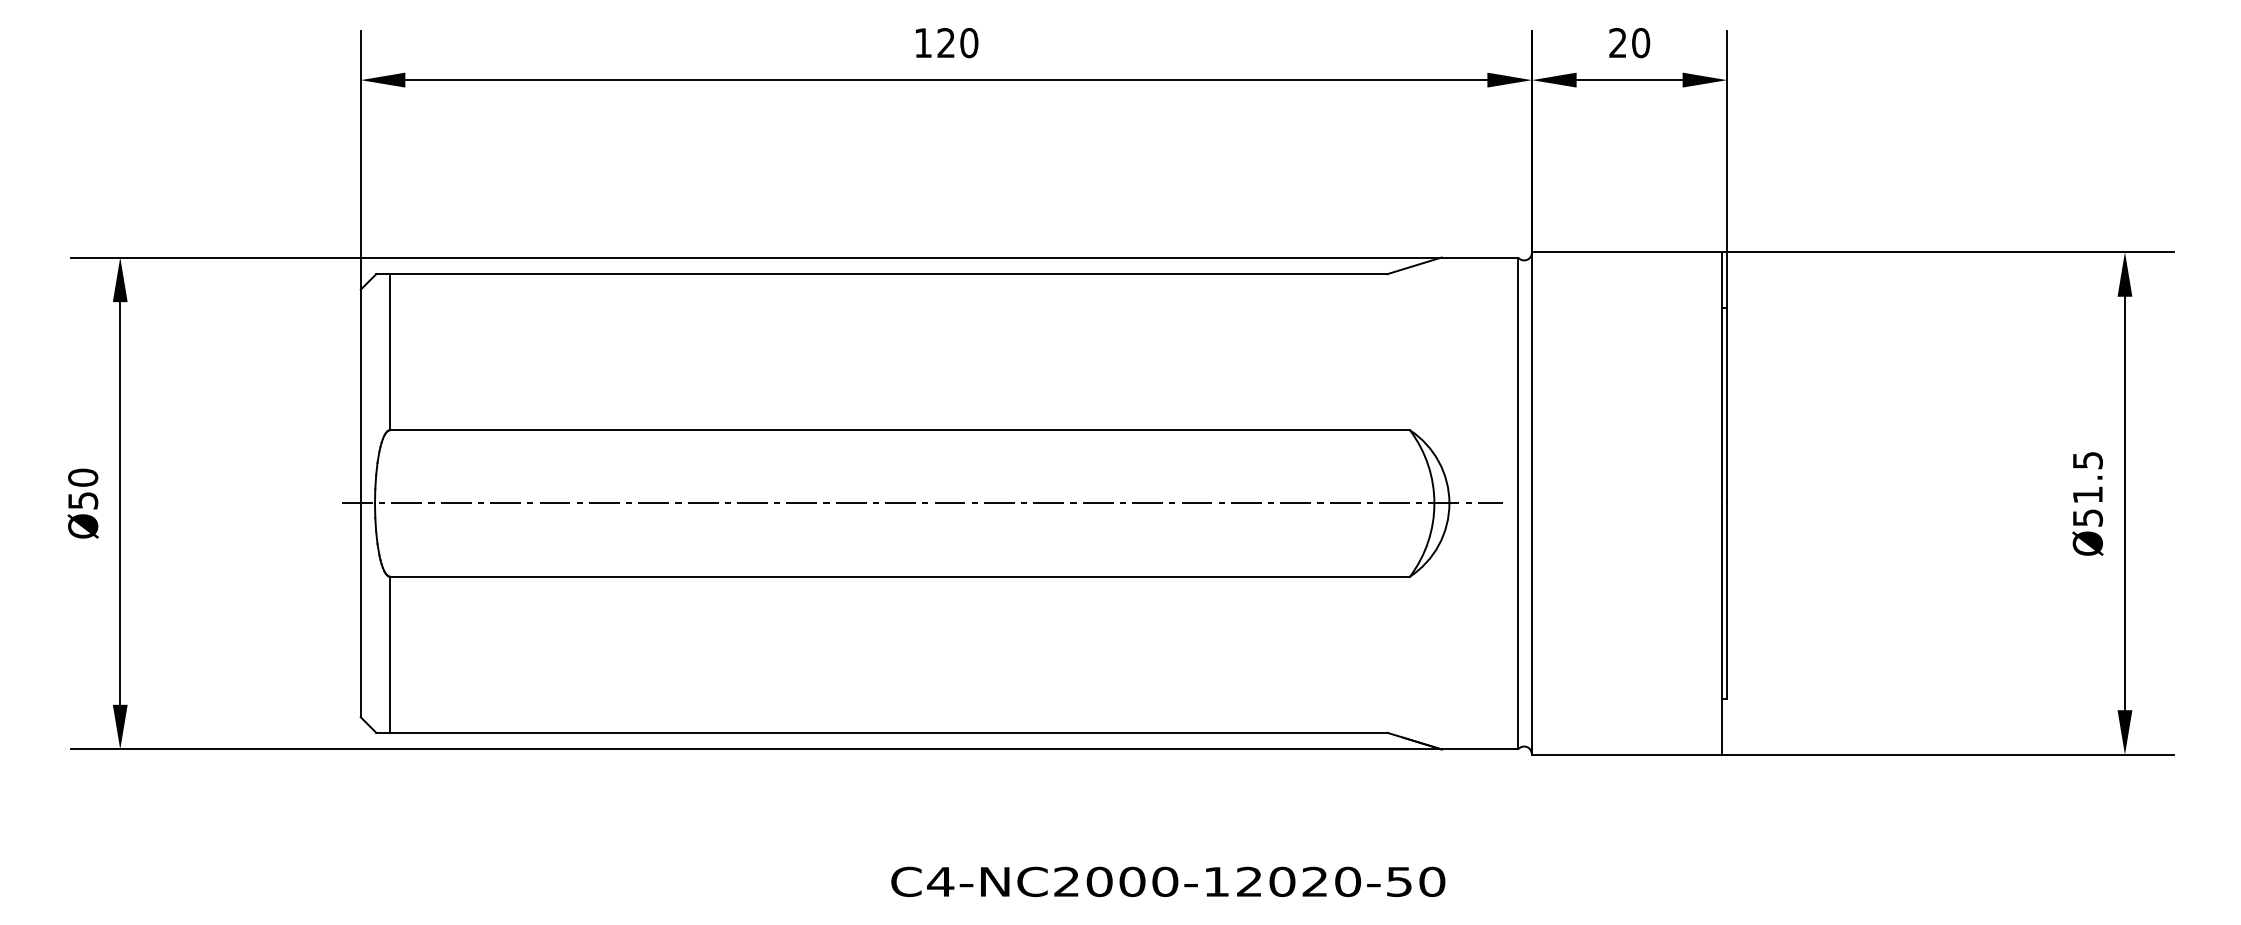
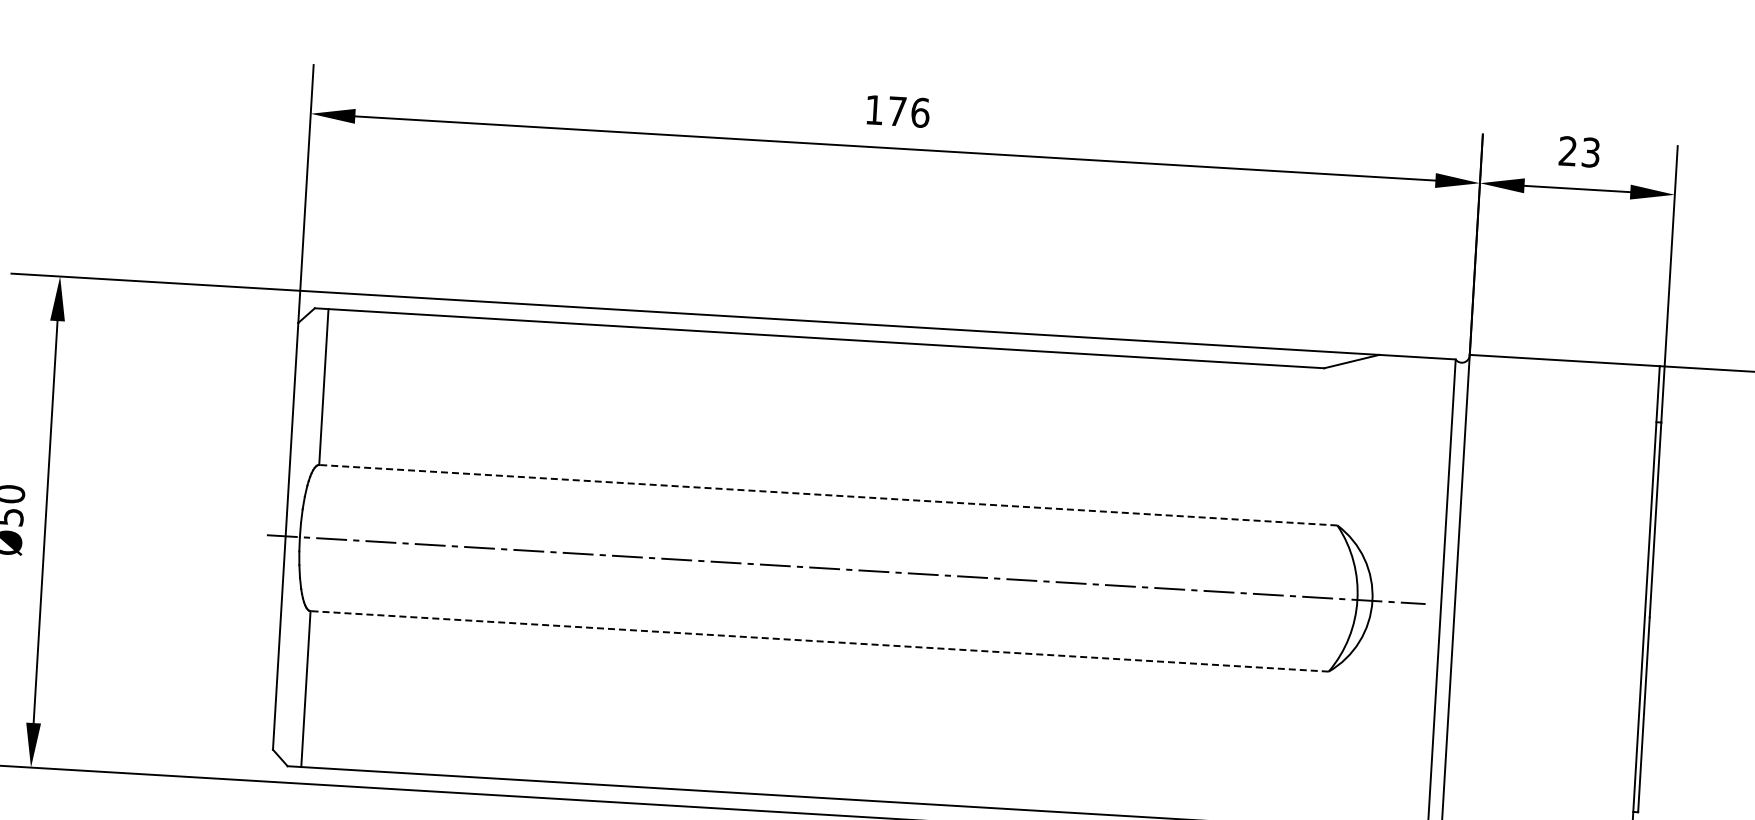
text: (957, 43) -> (908, 112), 120 -> 176
text: (1641, 43) -> (1591, 153), 20 -> 23
line: (900, 430) -> (828, 495), solid -> dashed
line: (900, 576) -> (820, 641), solid -> dashed

